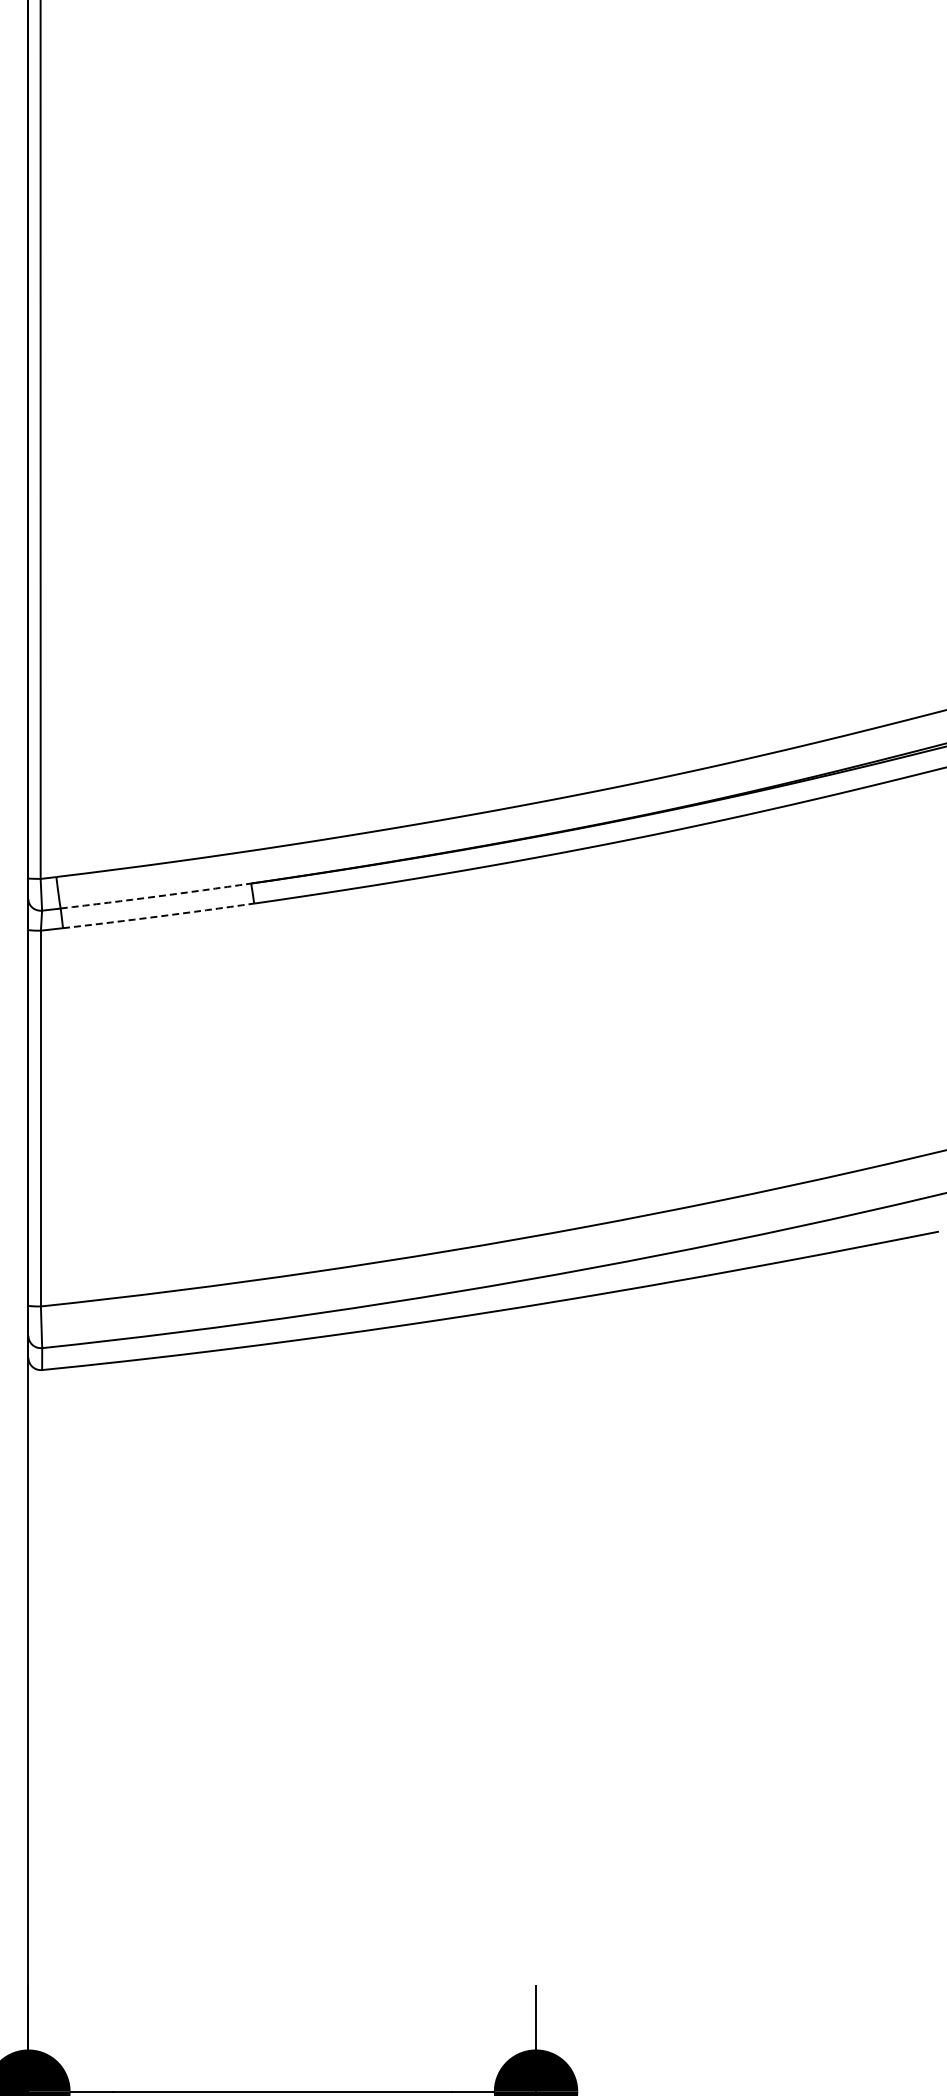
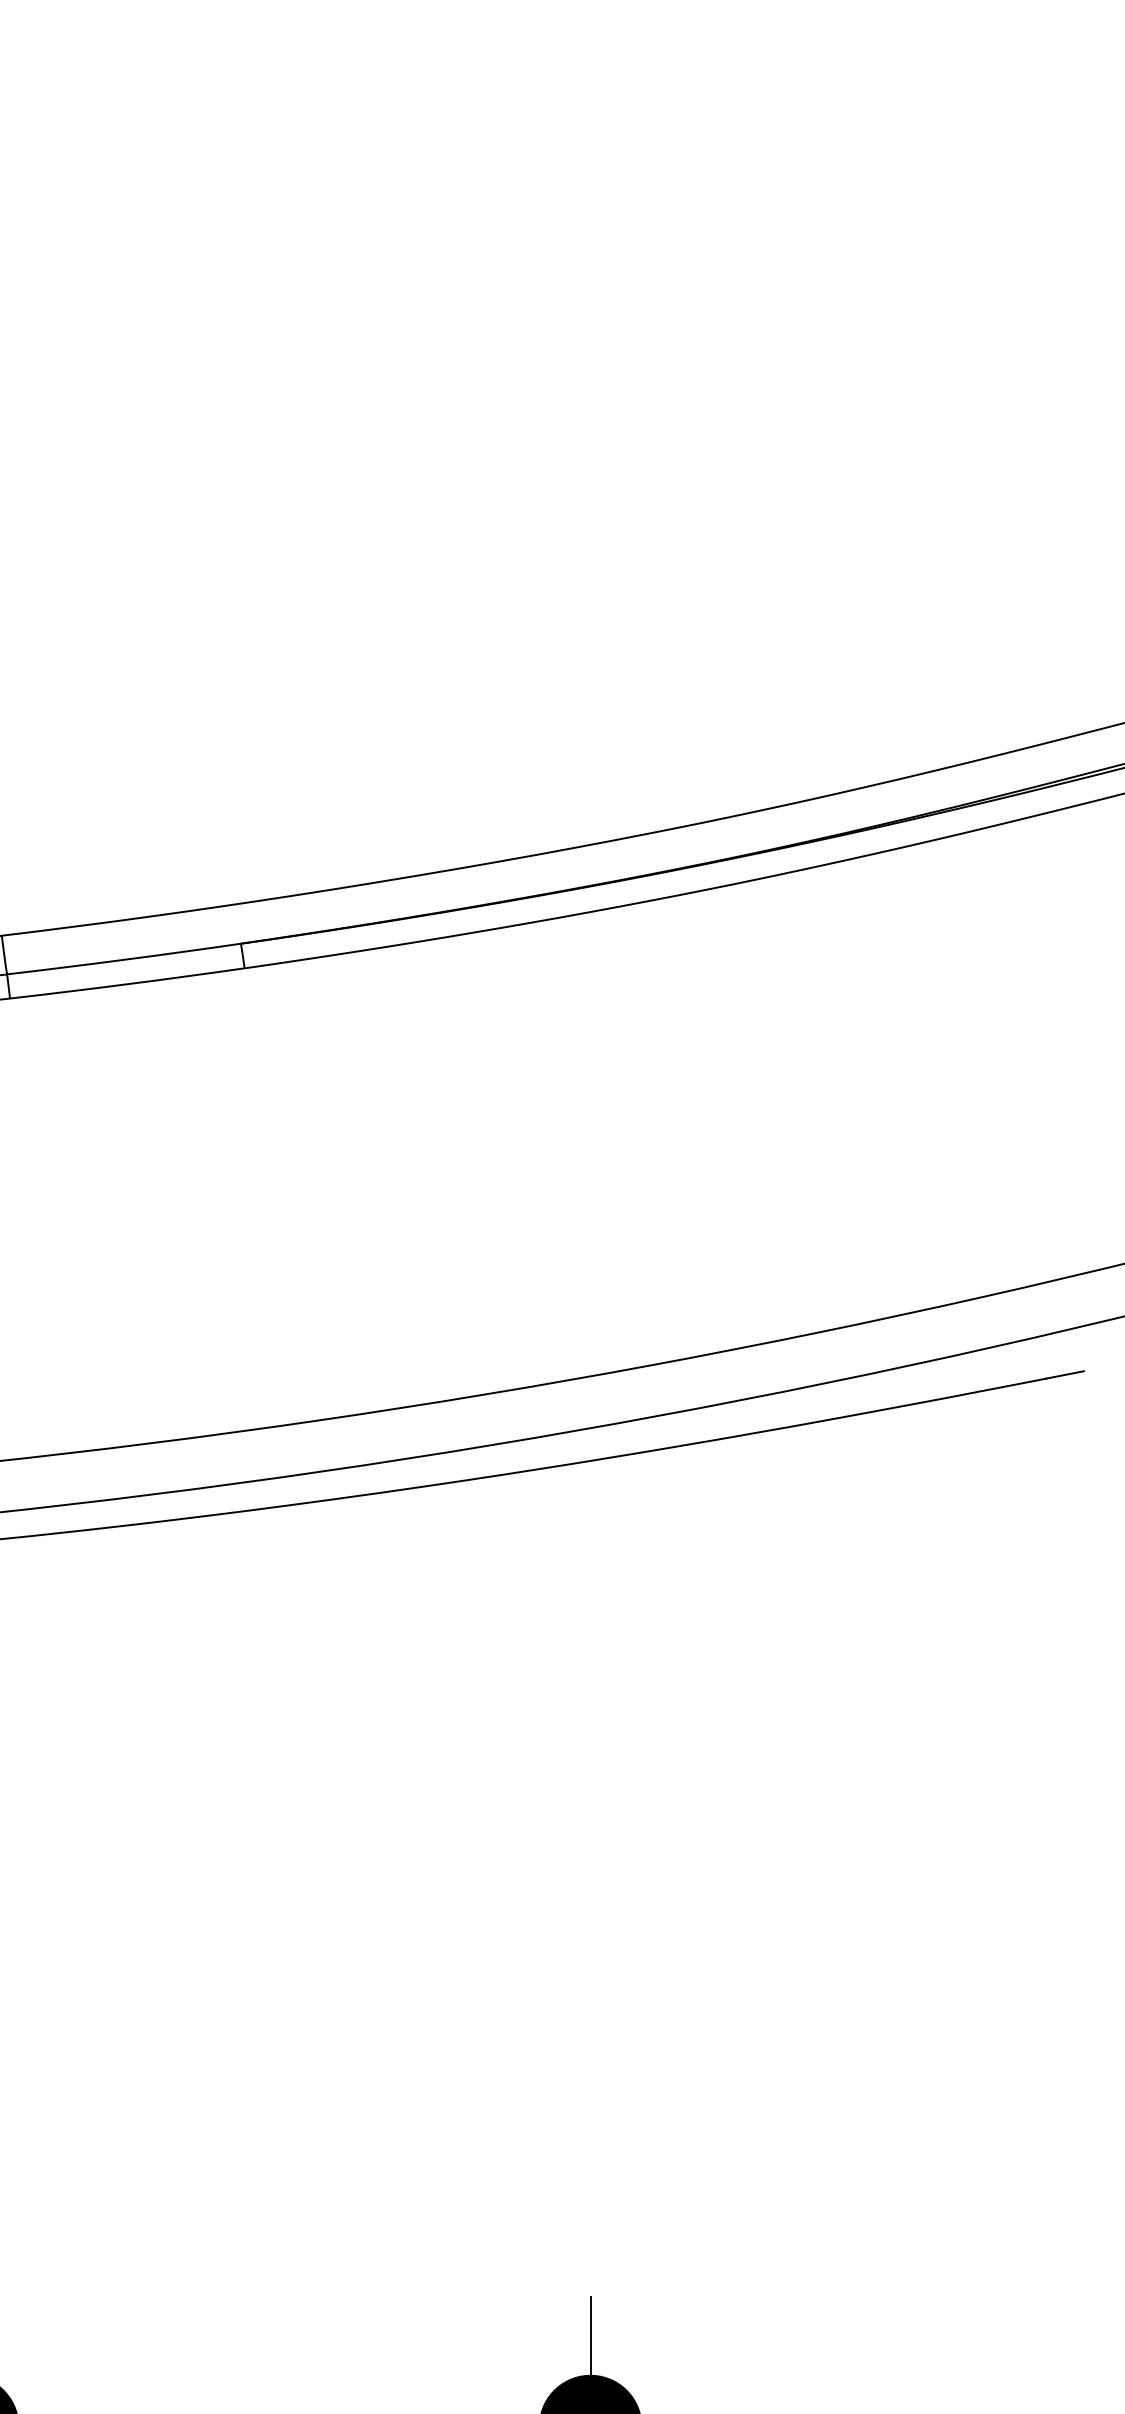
arc: (156, 896) -> (124, 959), dashed -> solid
arc: (158, 916) -> (127, 984), dashed -> solid

